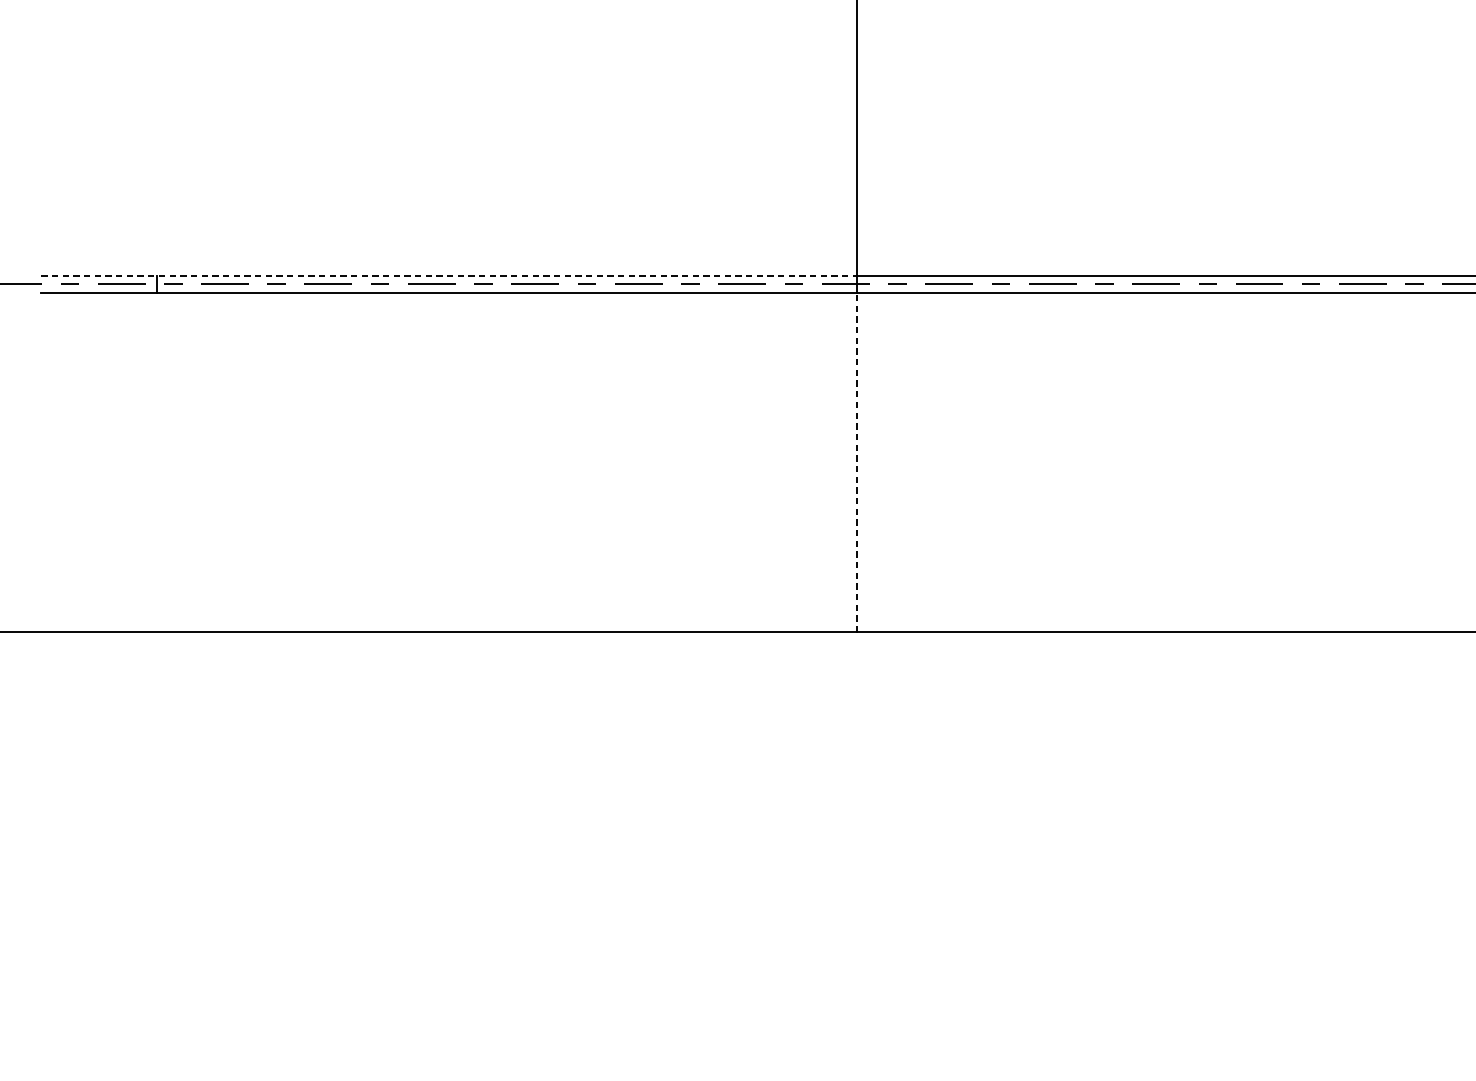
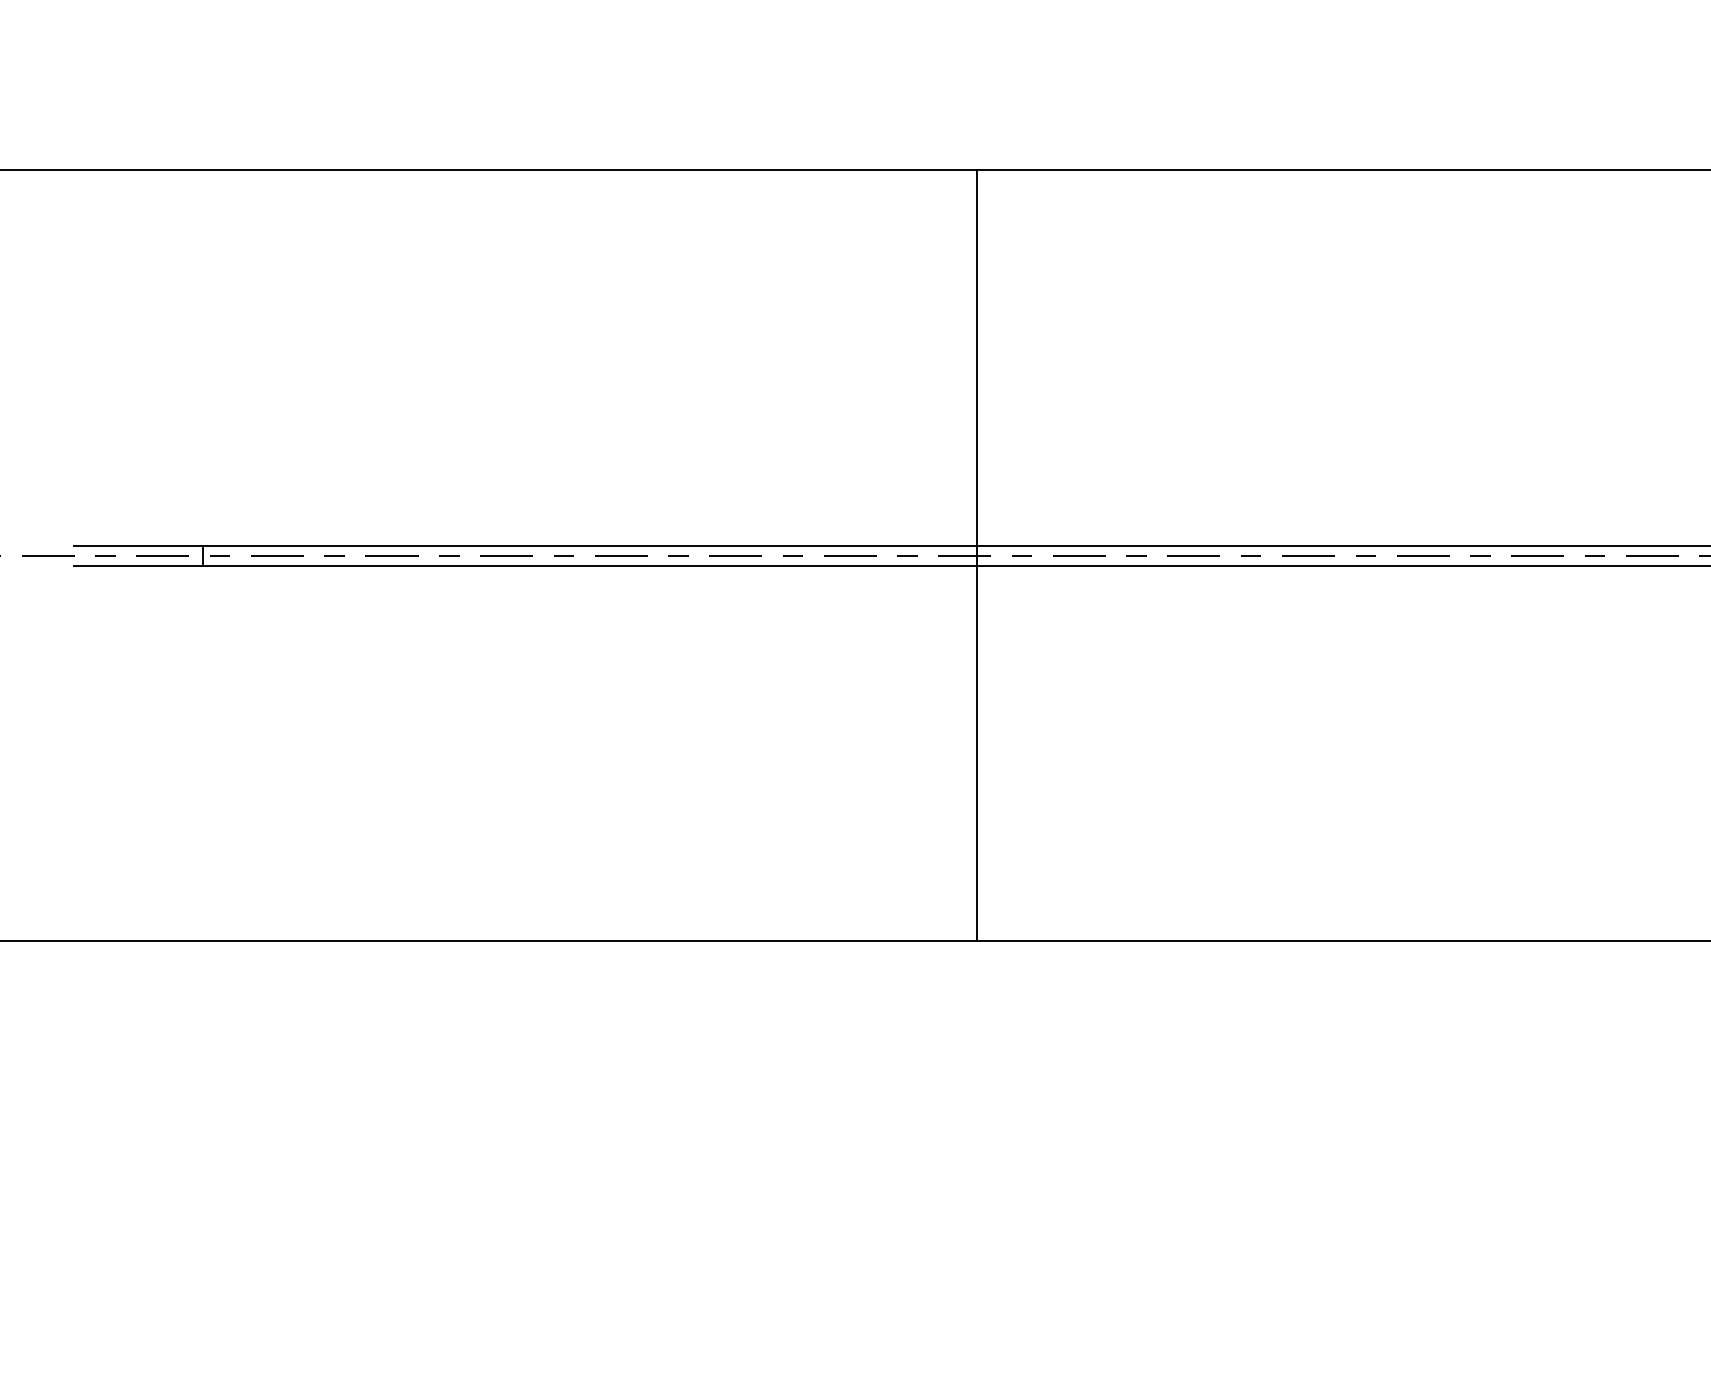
line: (448, 275) -> (525, 546), dashed -> solid
line: (857, 462) -> (977, 753), dashed -> solid

